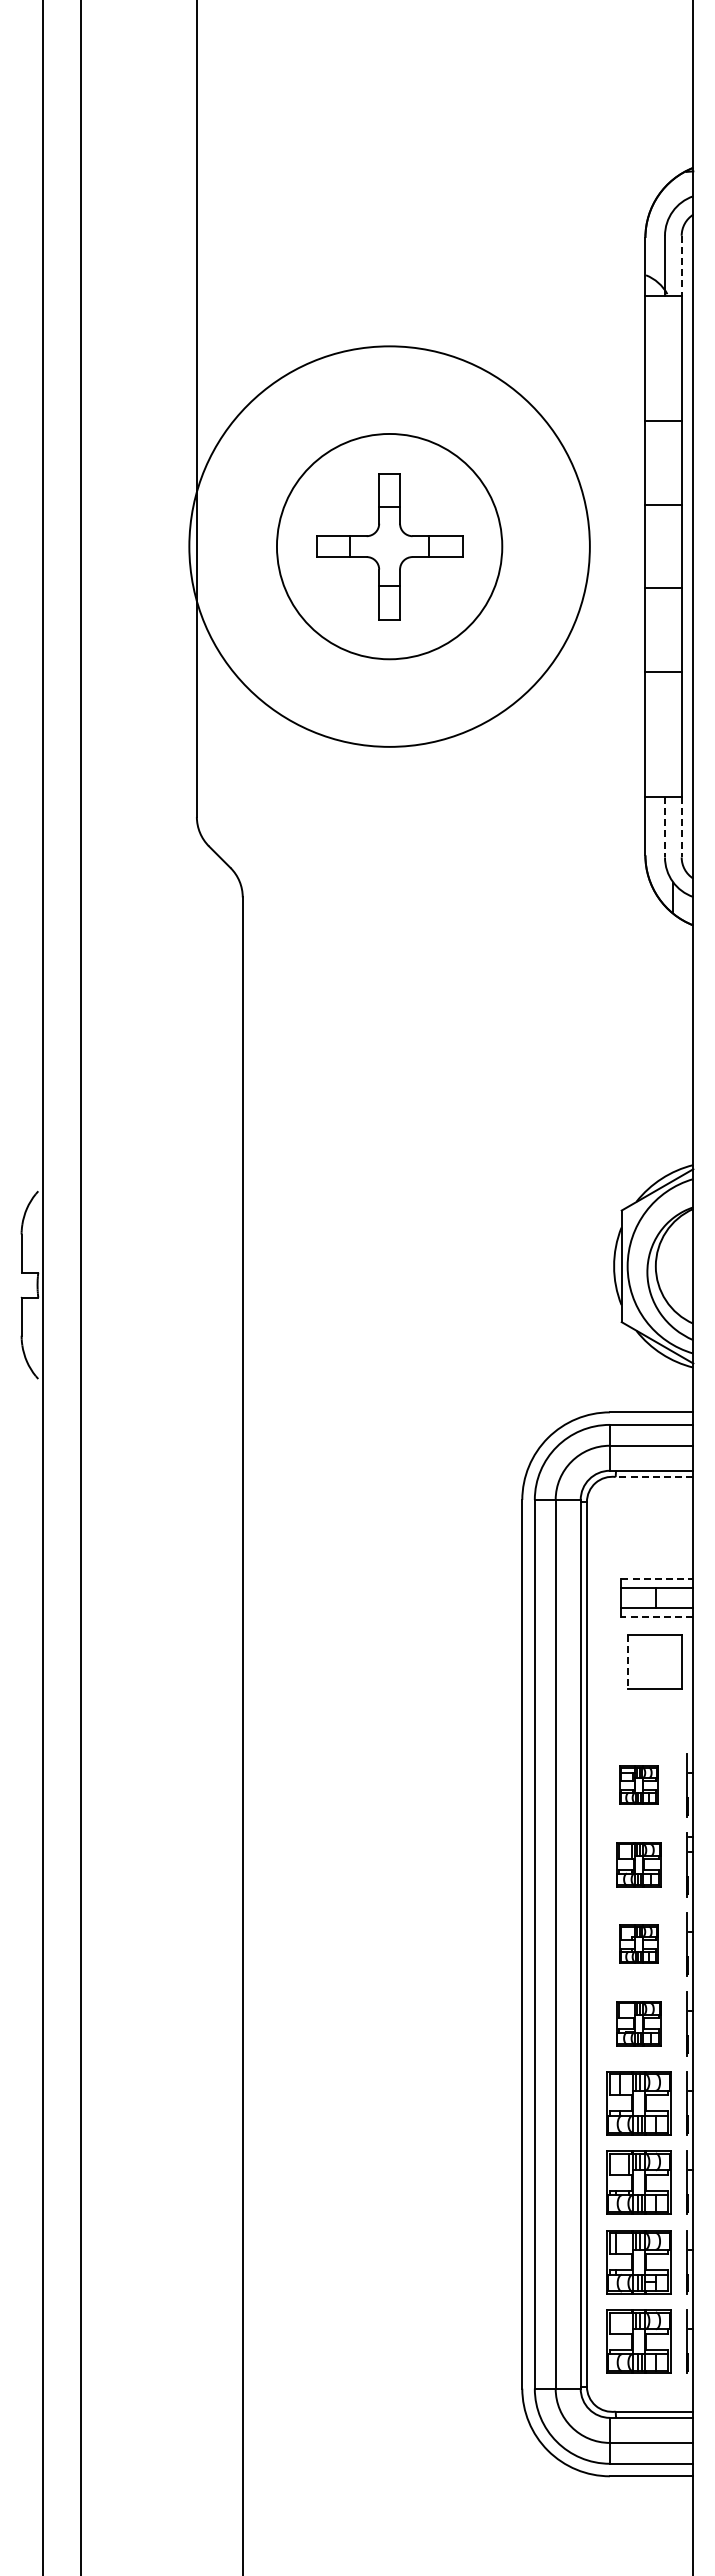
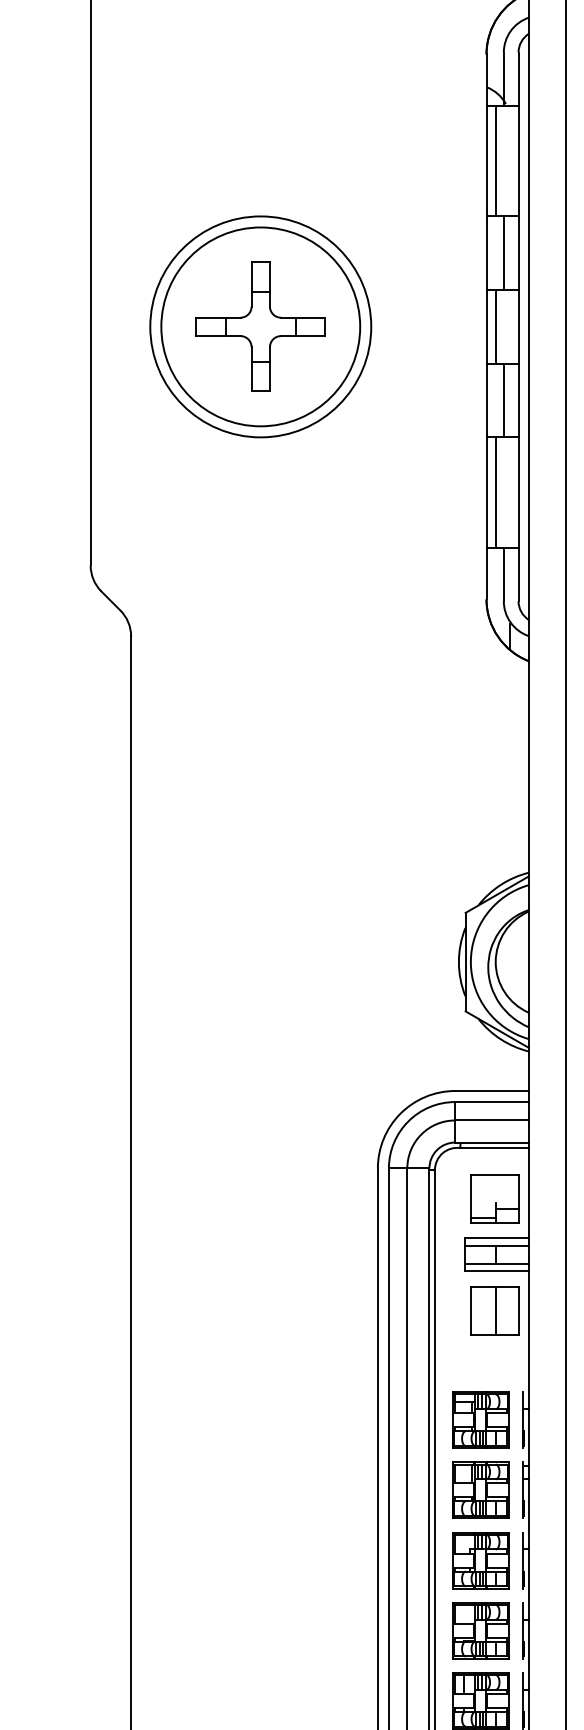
line: (681, 266) -> (518, 79), dashed -> solid
line: (656, 358) -> (496, 160), added
line: (665, 462) -> (504, 252), added
circle: (389, 546) -> (260, 326), size x0.62
line: (656, 546) -> (496, 326), added
line: (665, 629) -> (504, 400), added
line: (656, 733) -> (496, 491), added
line: (665, 827) -> (504, 574), dashed -> solid
line: (681, 827) -> (518, 574), dashed -> solid
line: (654, 1477) -> (494, 1148), dashed -> solid
part: (654, 1534) -> (494, 1198), added
line: (657, 1579) -> (497, 1238), dashed -> solid
line: (657, 1616) -> (497, 1271), dashed -> solid
line: (655, 1661) -> (495, 1310), added
line: (627, 1662) -> (470, 1311), dashed -> solid
part: (638, 1785) -> (480, 1420), size x1.67
part: (638, 1864) -> (480, 1490), size x1.43
part: (638, 1944) -> (480, 1560), size x1.67
part: (638, 2023) -> (480, 1630), size x1.43

